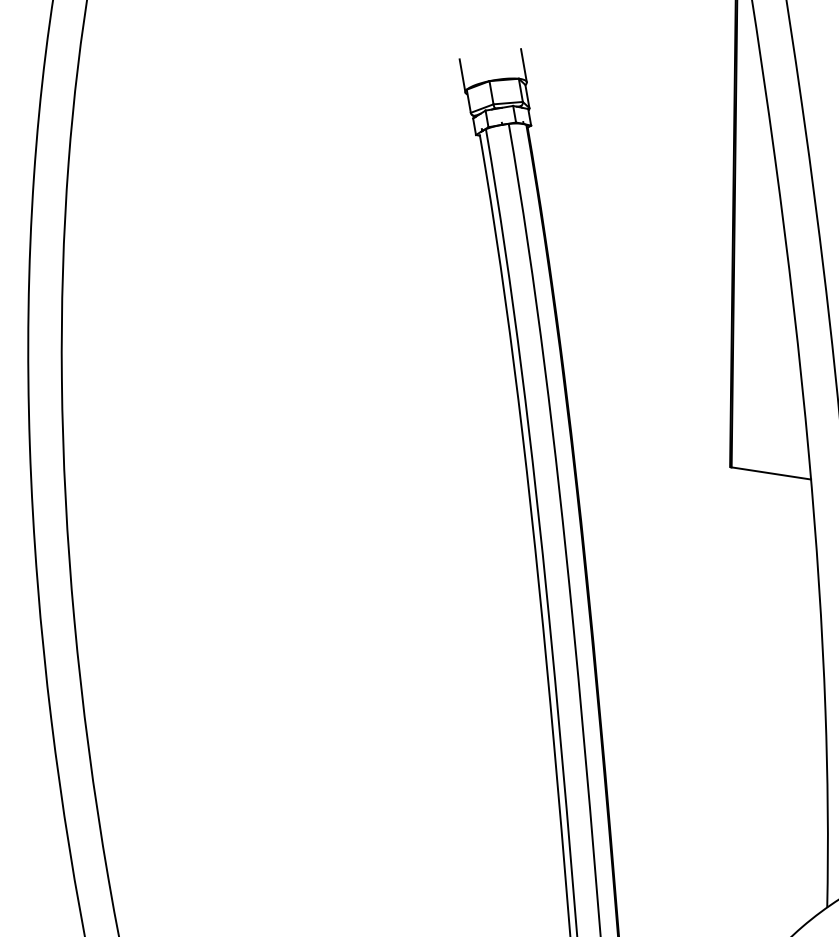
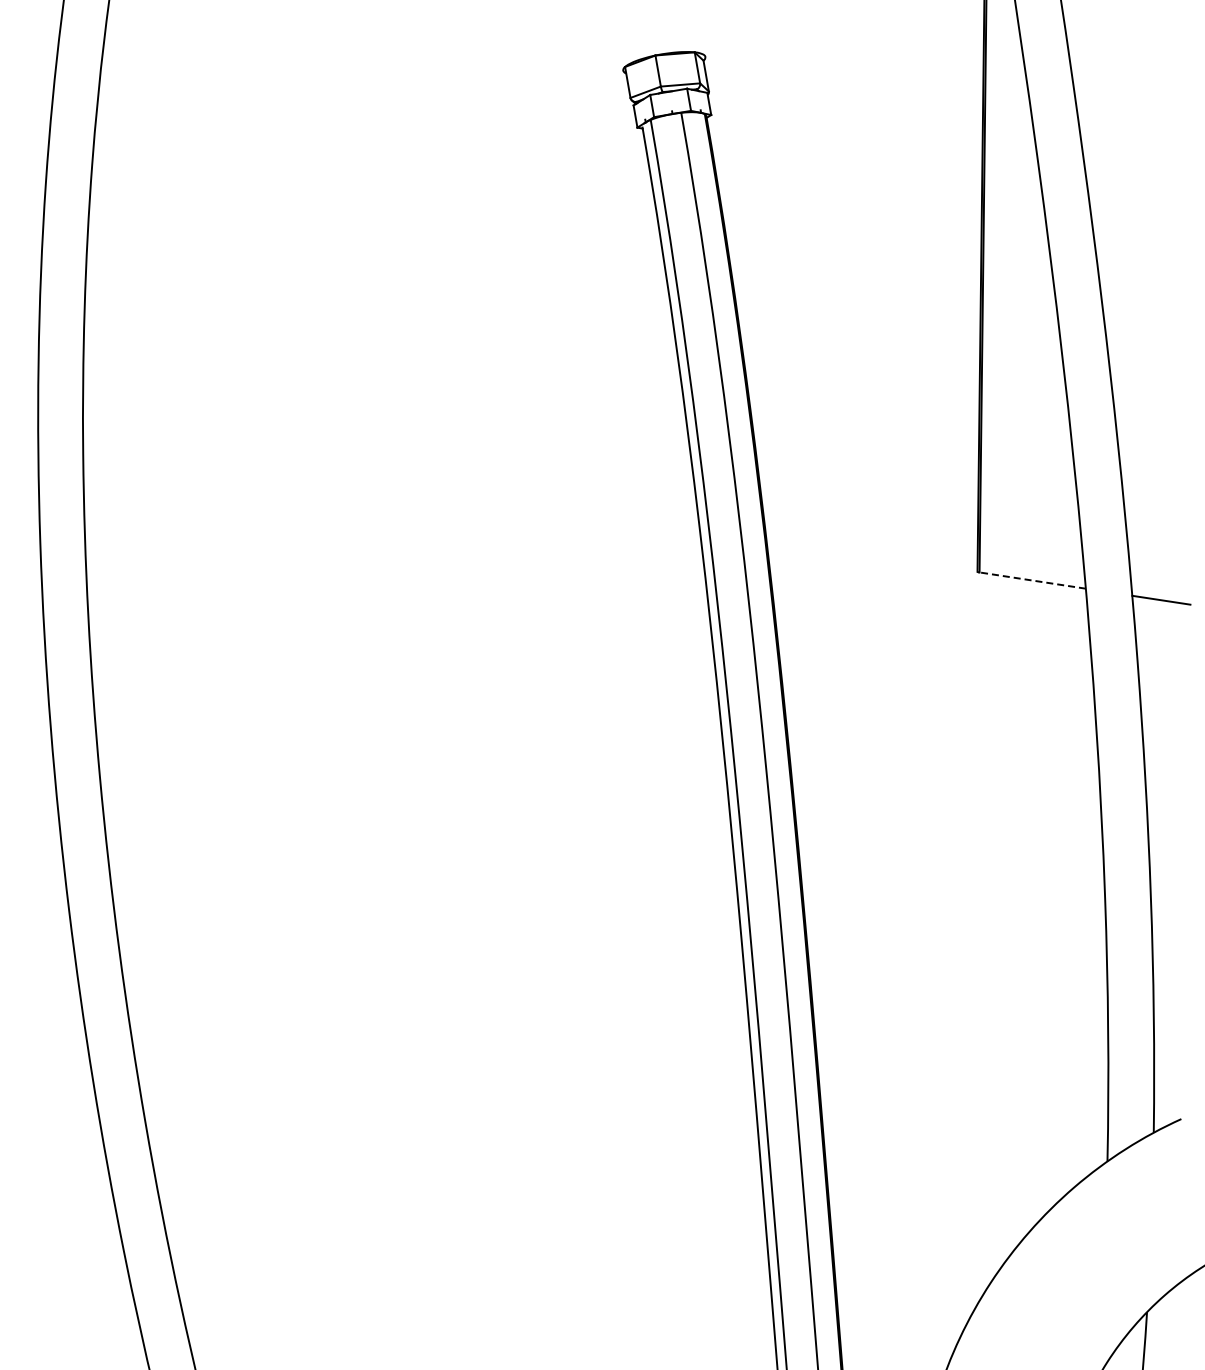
line: (523, 65) -> (701, 34), removed
line: (462, 75) -> (619, 48), removed
line: (771, 473) -> (1032, 580), solid -> dashed

